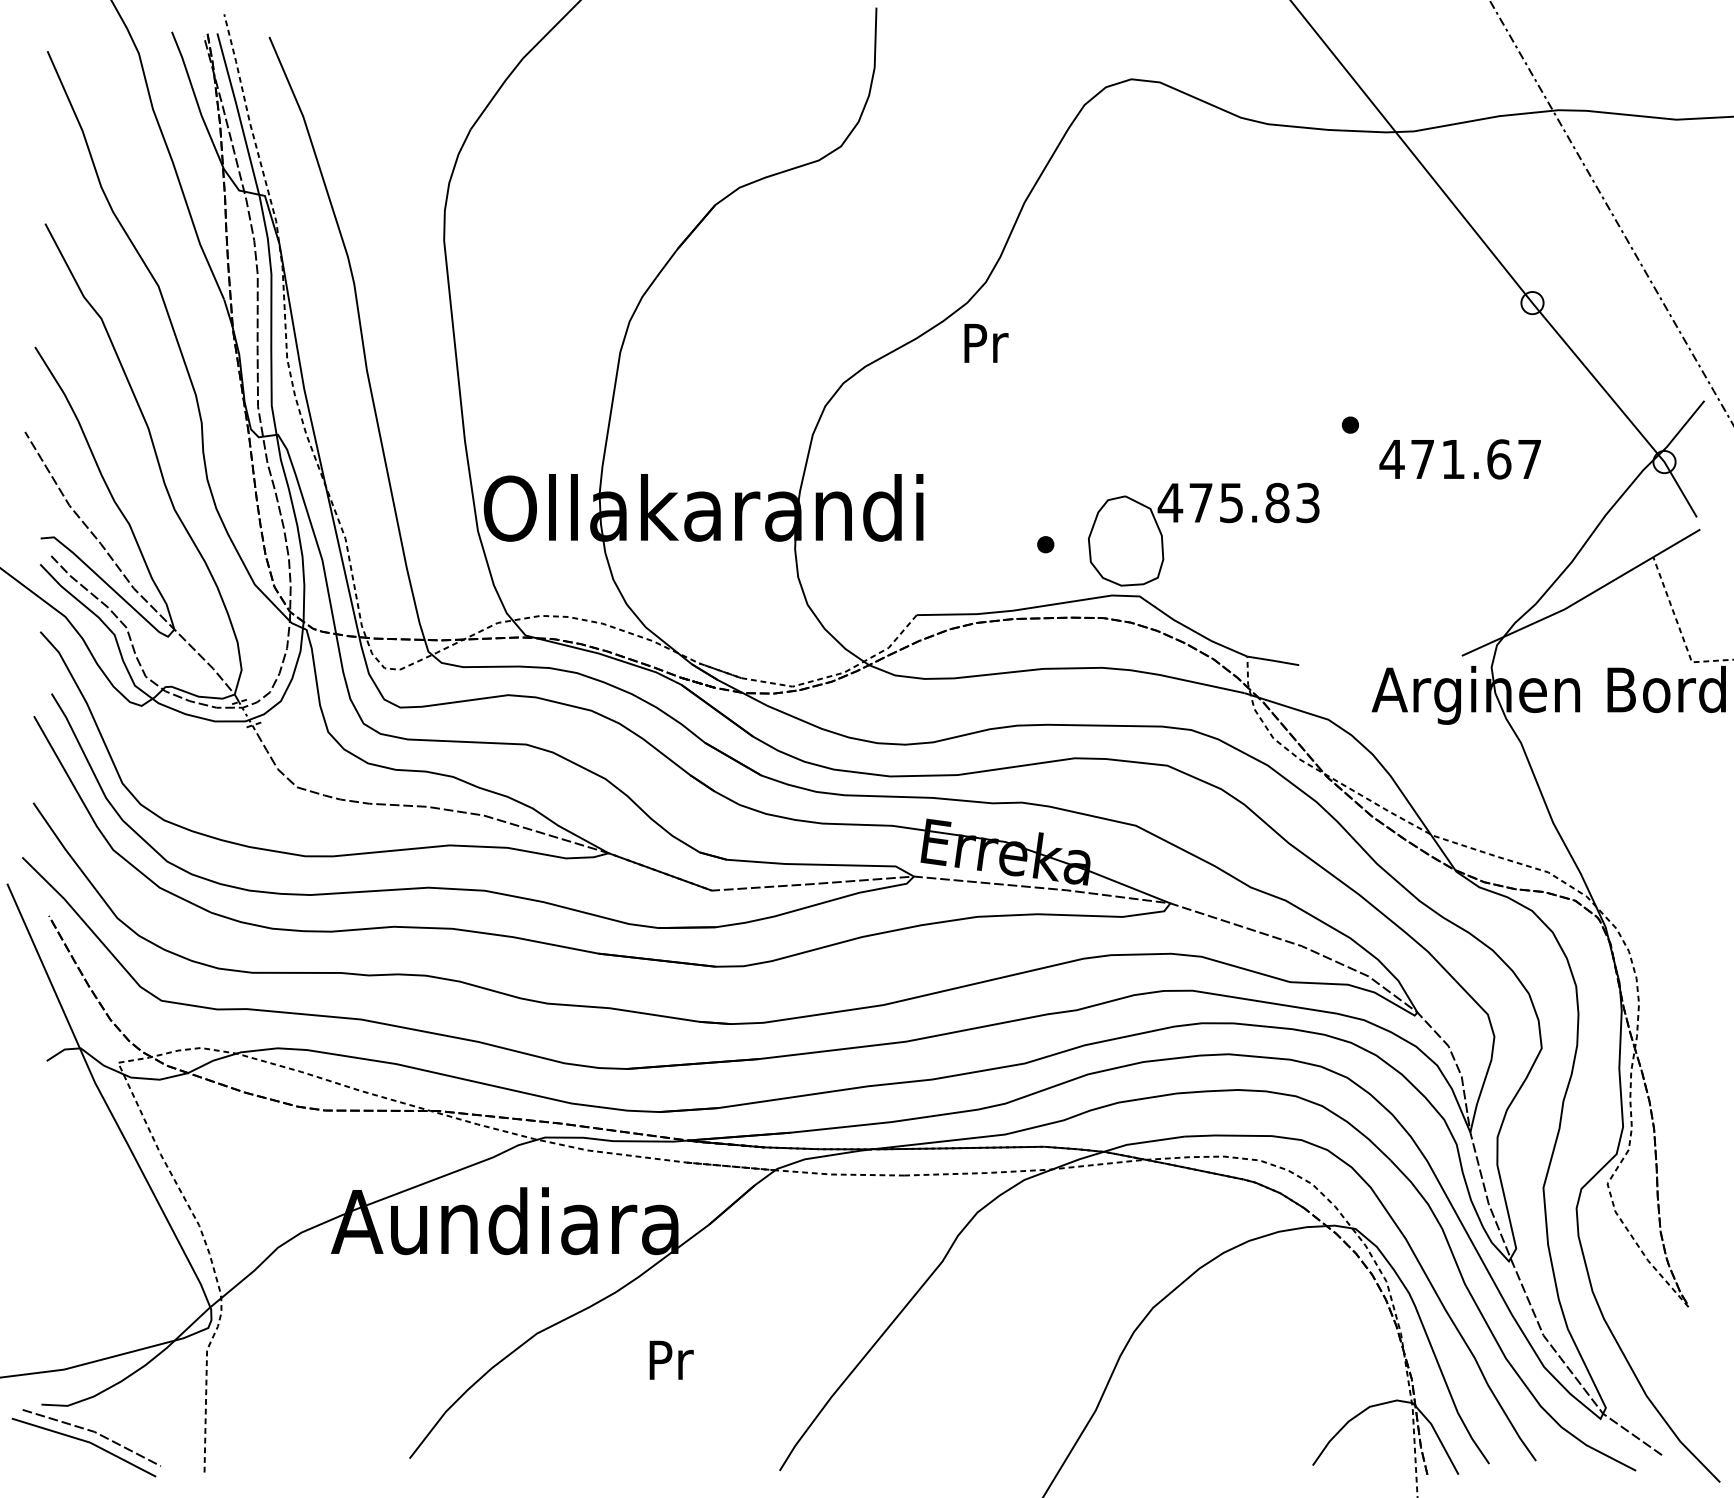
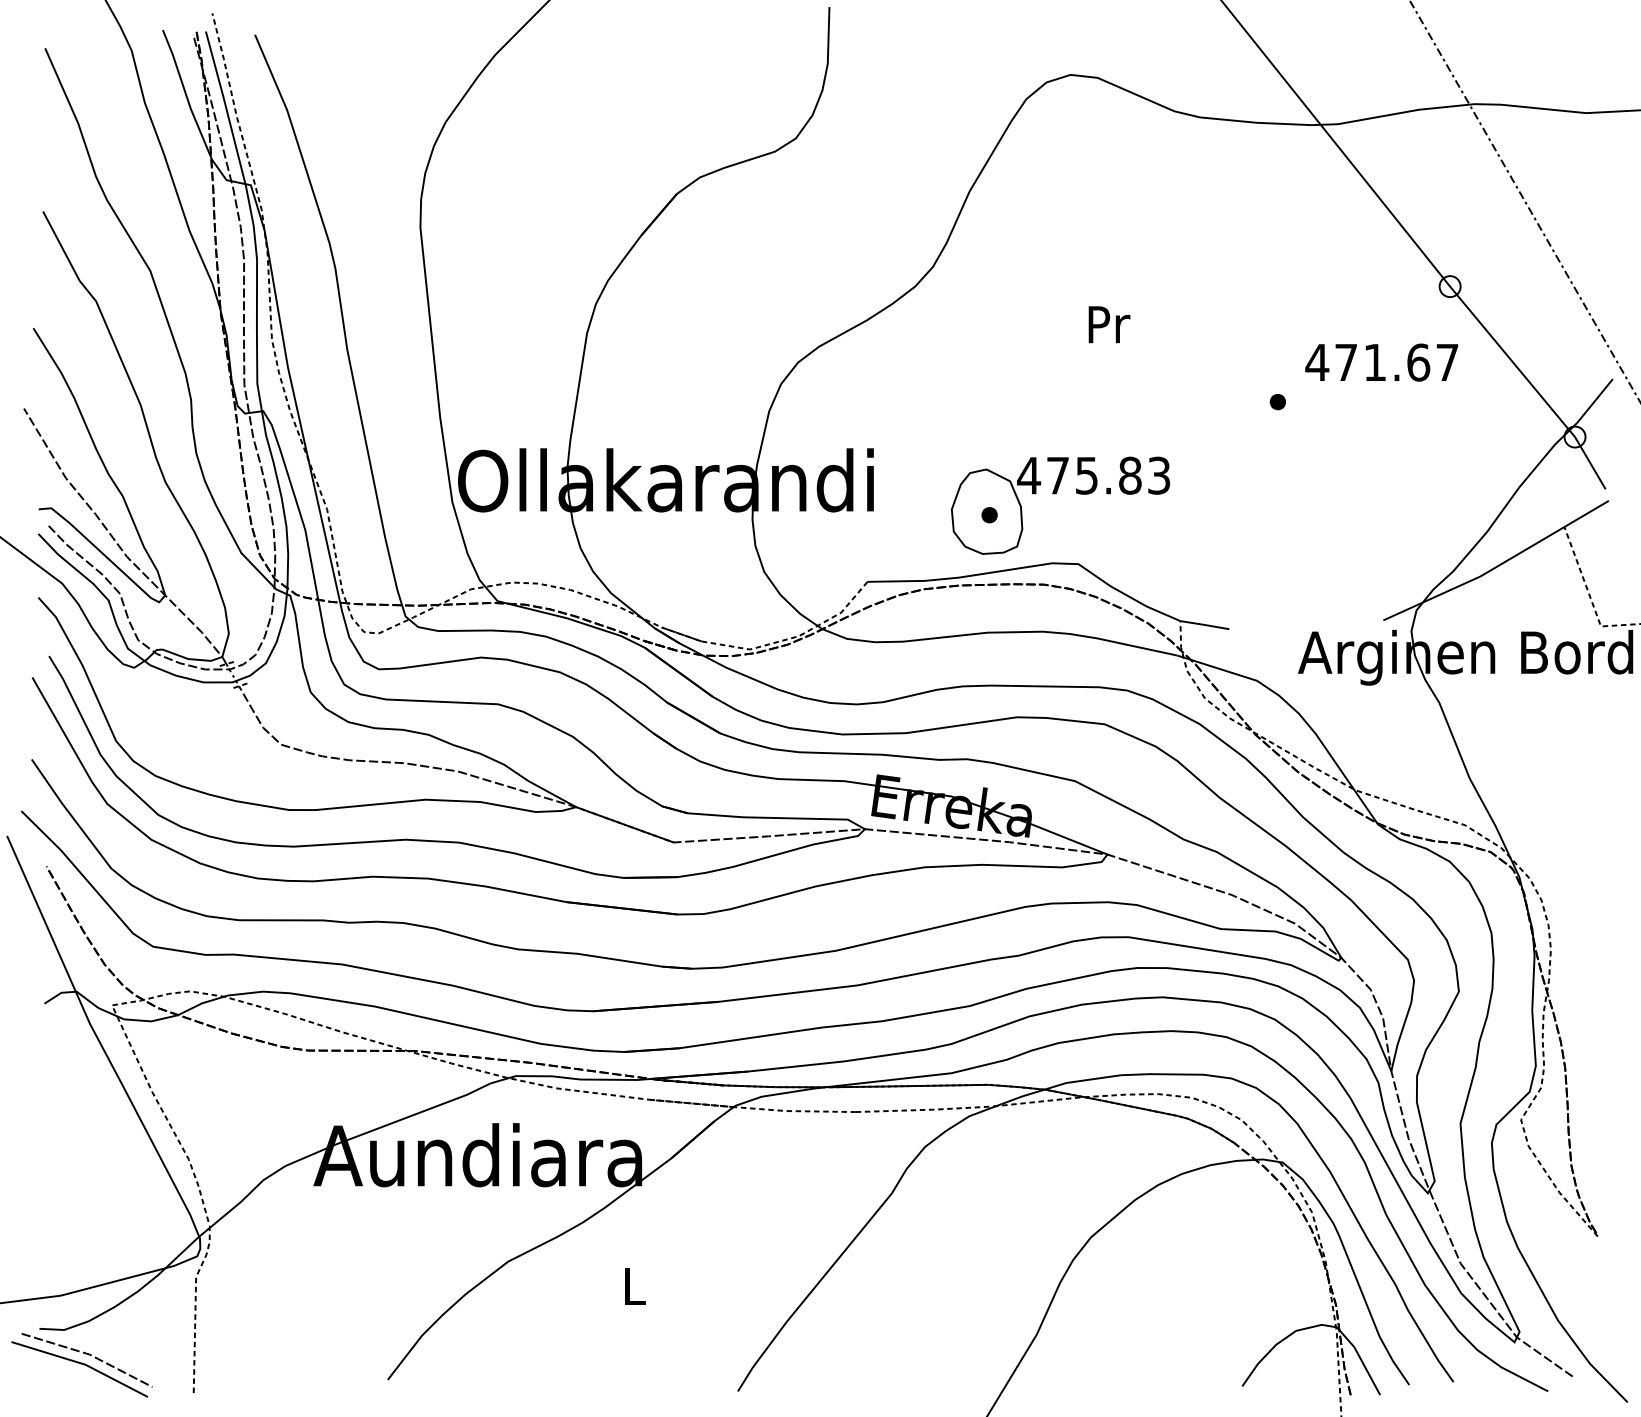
text: (986, 343) -> (1109, 324), moved
text: (1459, 459) -> (1381, 362), moved
part: (1199, 522) -> (1056, 494), moved
text: (671, 1359) -> (635, 1286), Pr -> L

